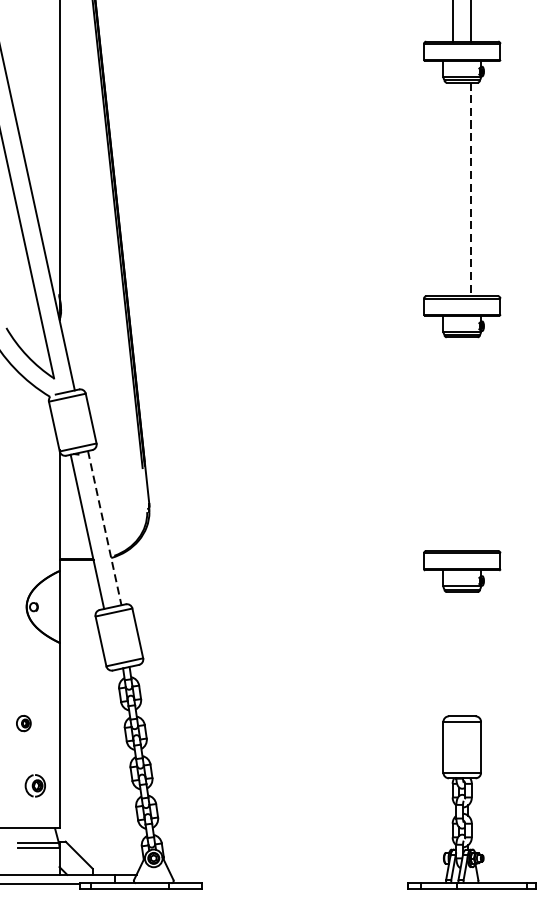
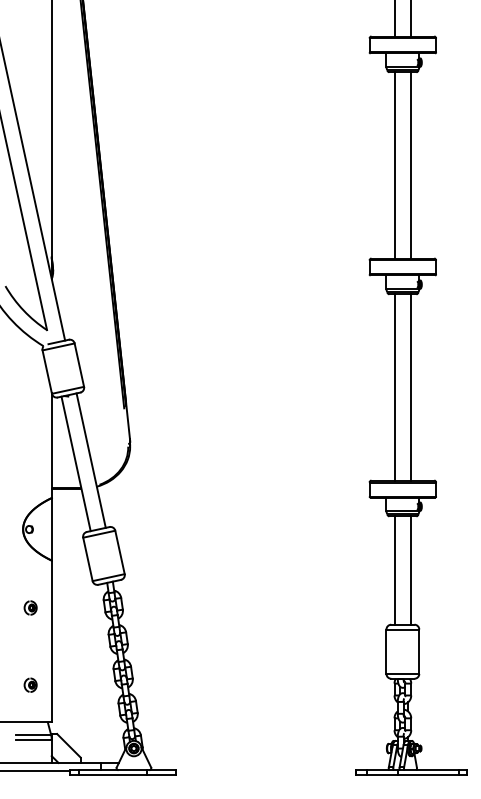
line: (453, 189) -> (395, 165), added
line: (470, 189) -> (410, 165), dashed -> solid
line: (453, 444) -> (395, 387), added
line: (470, 444) -> (410, 387), added
line: (105, 527) -> (91, 460), dashed -> solid
line: (453, 654) -> (395, 570), added
line: (470, 654) -> (410, 570), added
part: (23, 722) -> (30, 607), moved
part: (35, 784) -> (30, 684), size x0.71

